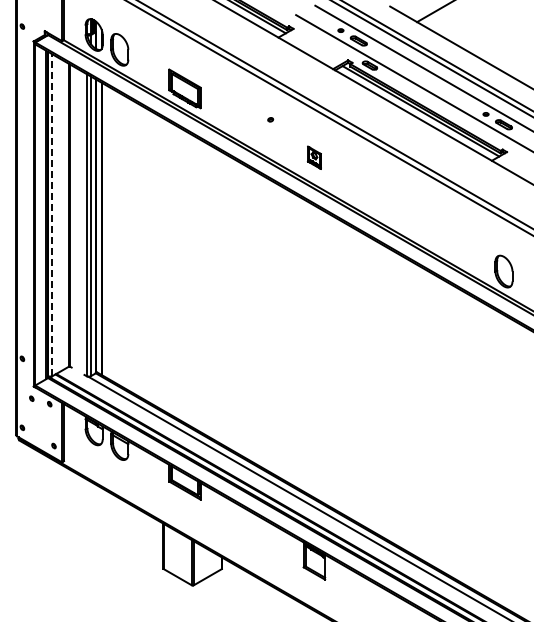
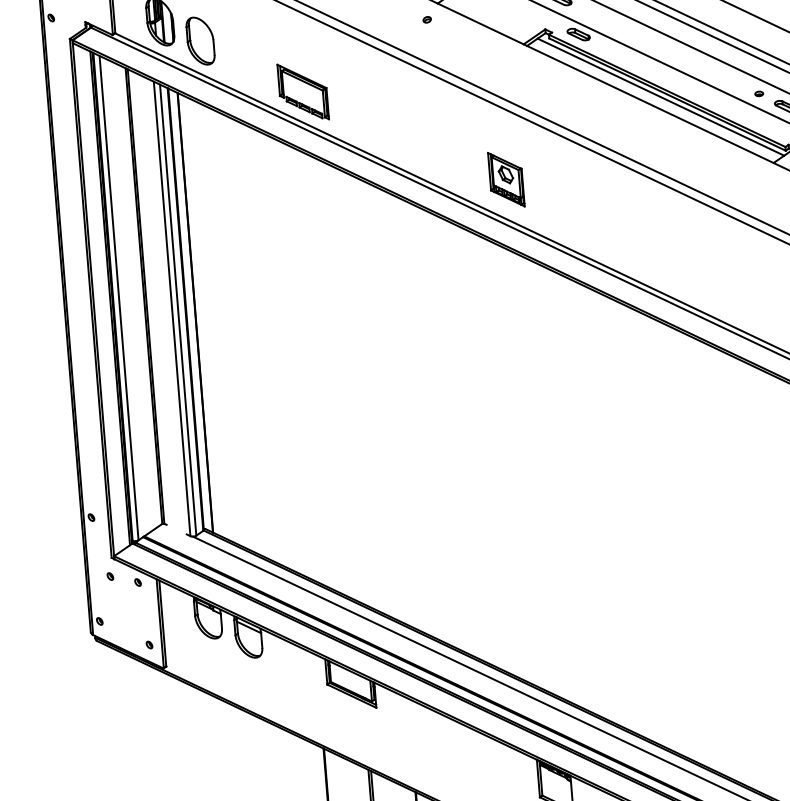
part: (270, 119) -> (426, 19), moved
part: (314, 157) -> (506, 179), size x1.67
line: (52, 214) -> (119, 296), dashed -> solid

